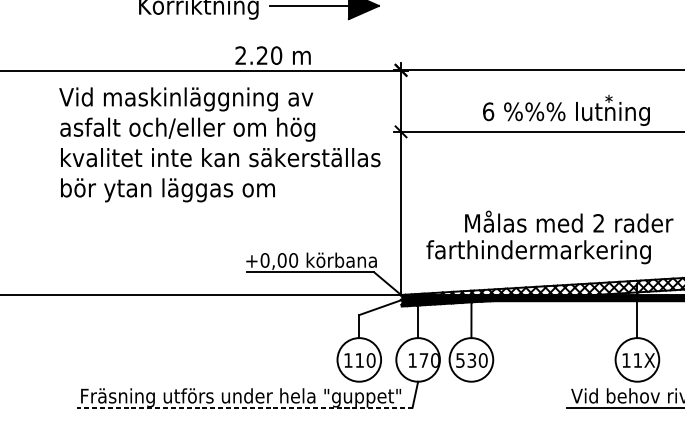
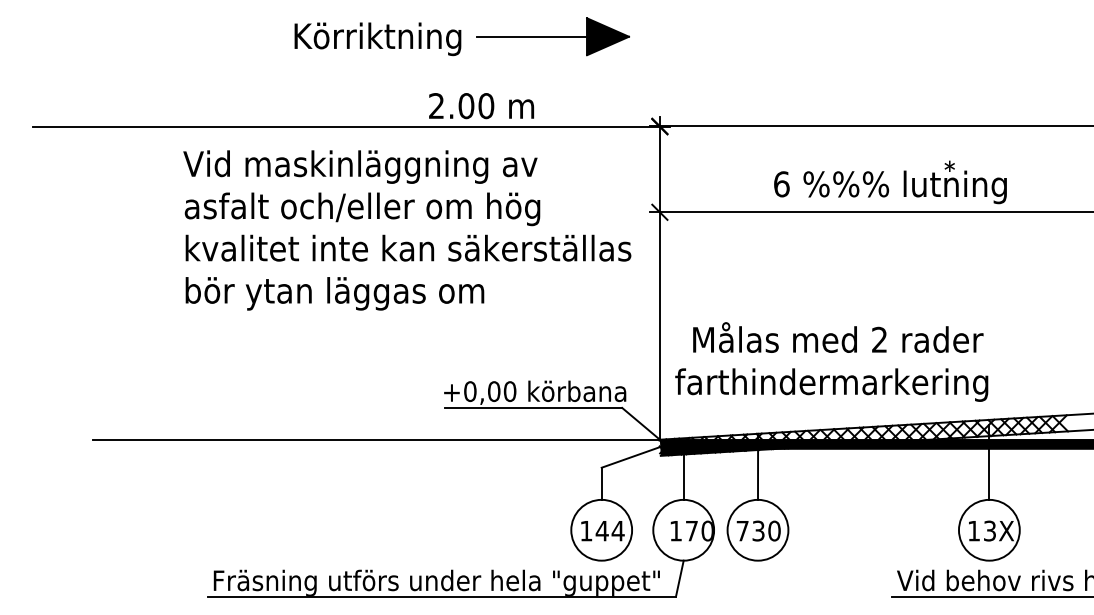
text: (262, 55) -> (466, 106), 2.20 -> 2.00
text: (569, 221) -> (838, 337), moved
text: (538, 251) -> (831, 384), moved
text: (364, 360) -> (609, 530), 110 -> 144
text: (460, 360) -> (742, 531), 530 -> 730
text: (637, 360) -> (989, 530), 11X -> 13X
line: (244, 407) -> (441, 596), dashed -> solid

